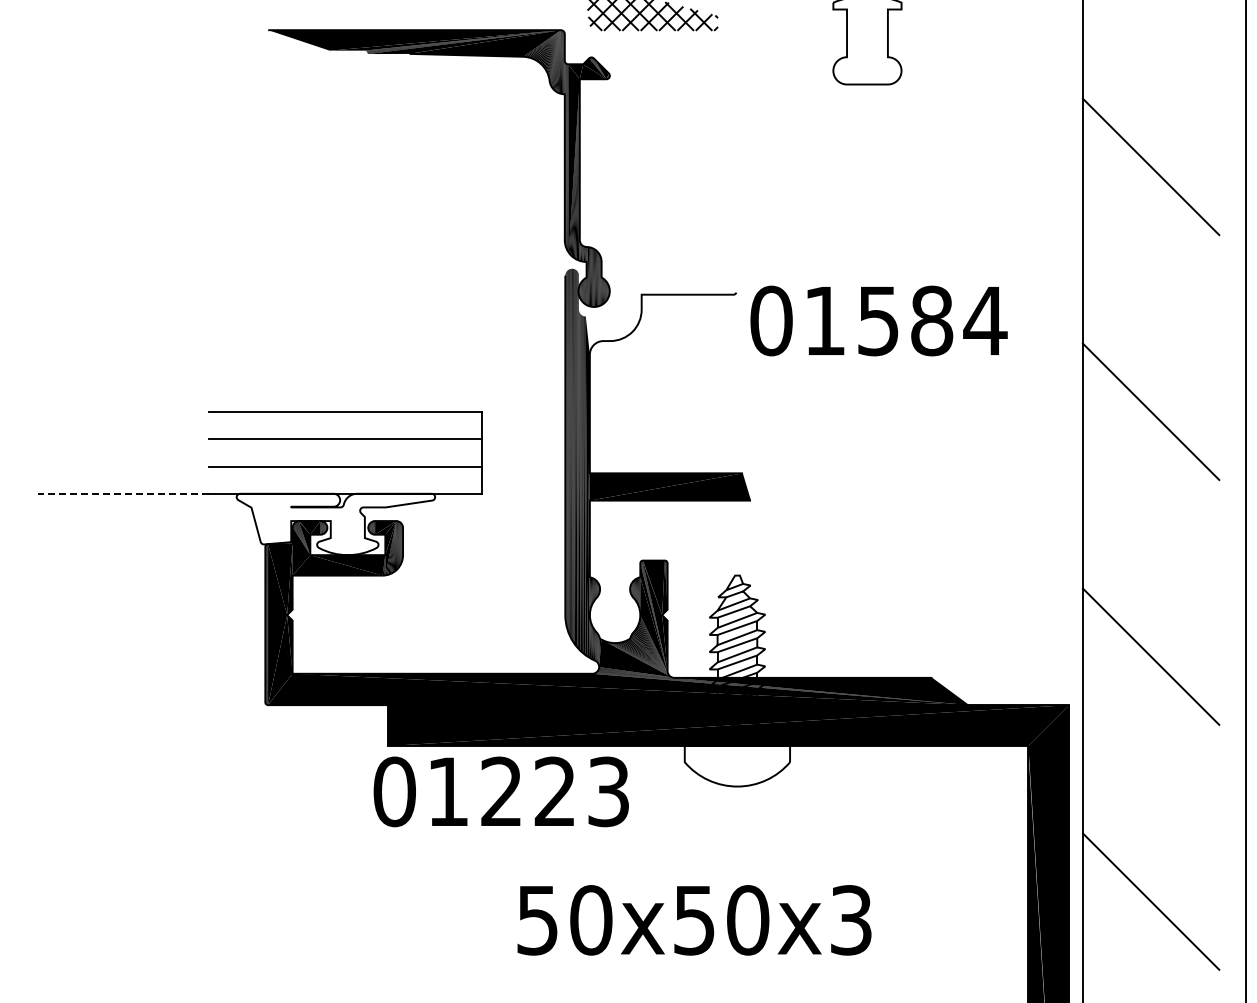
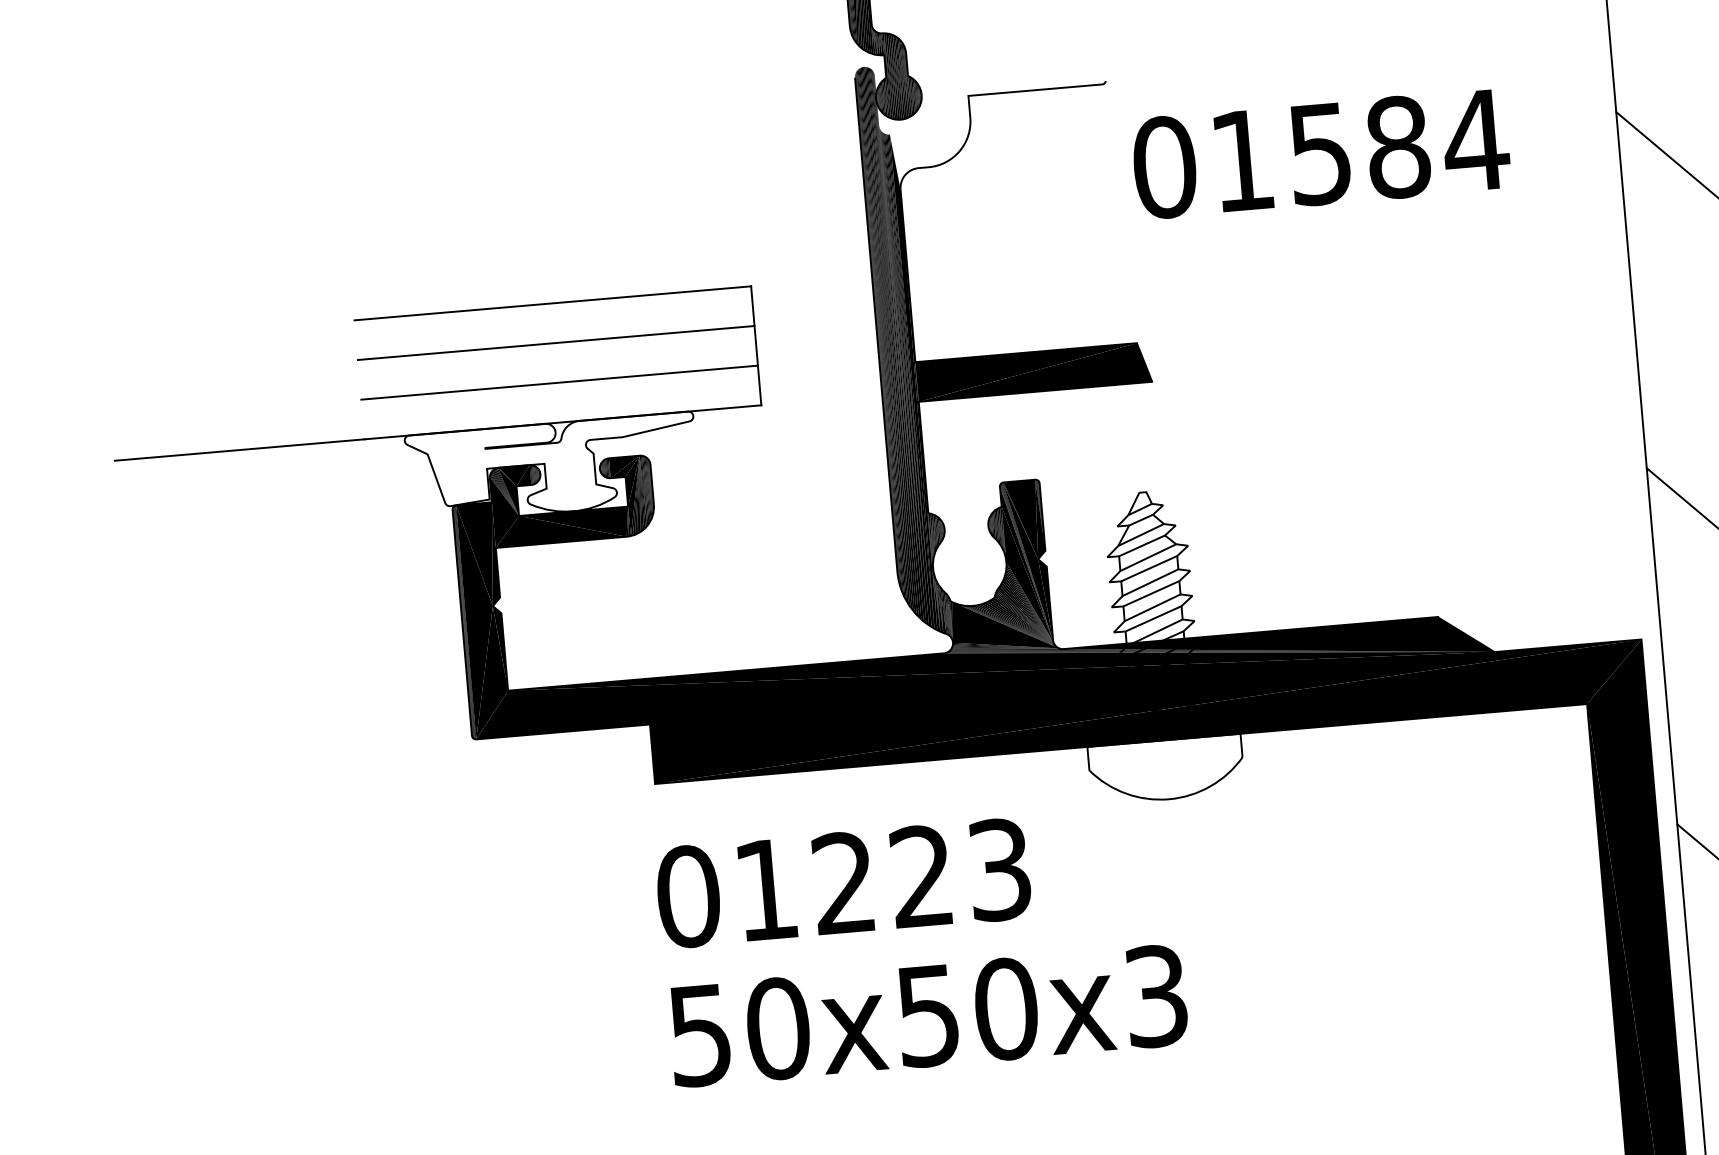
text: (878, 320) -> (1320, 153), moved
line: (123, 493) -> (239, 449), dashed -> solid
text: (500, 791) -> (842, 882), moved
text: (694, 920) -> (928, 1016), moved

